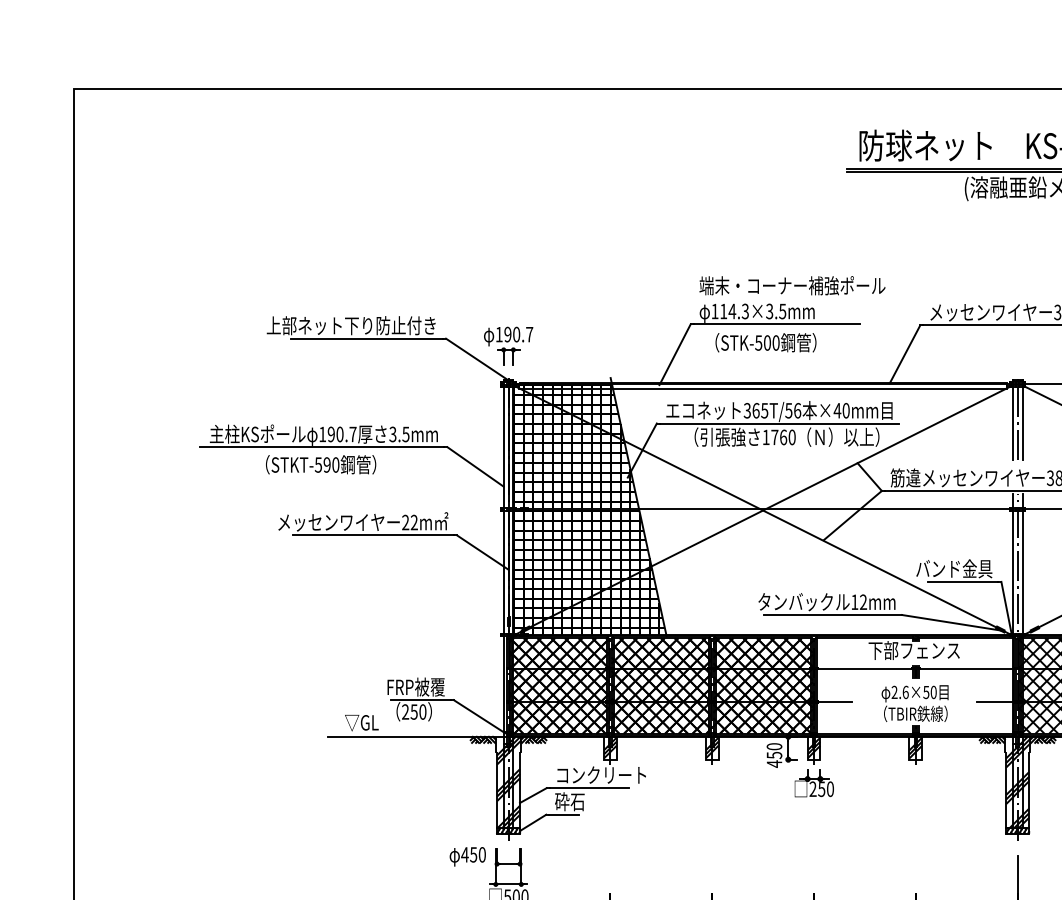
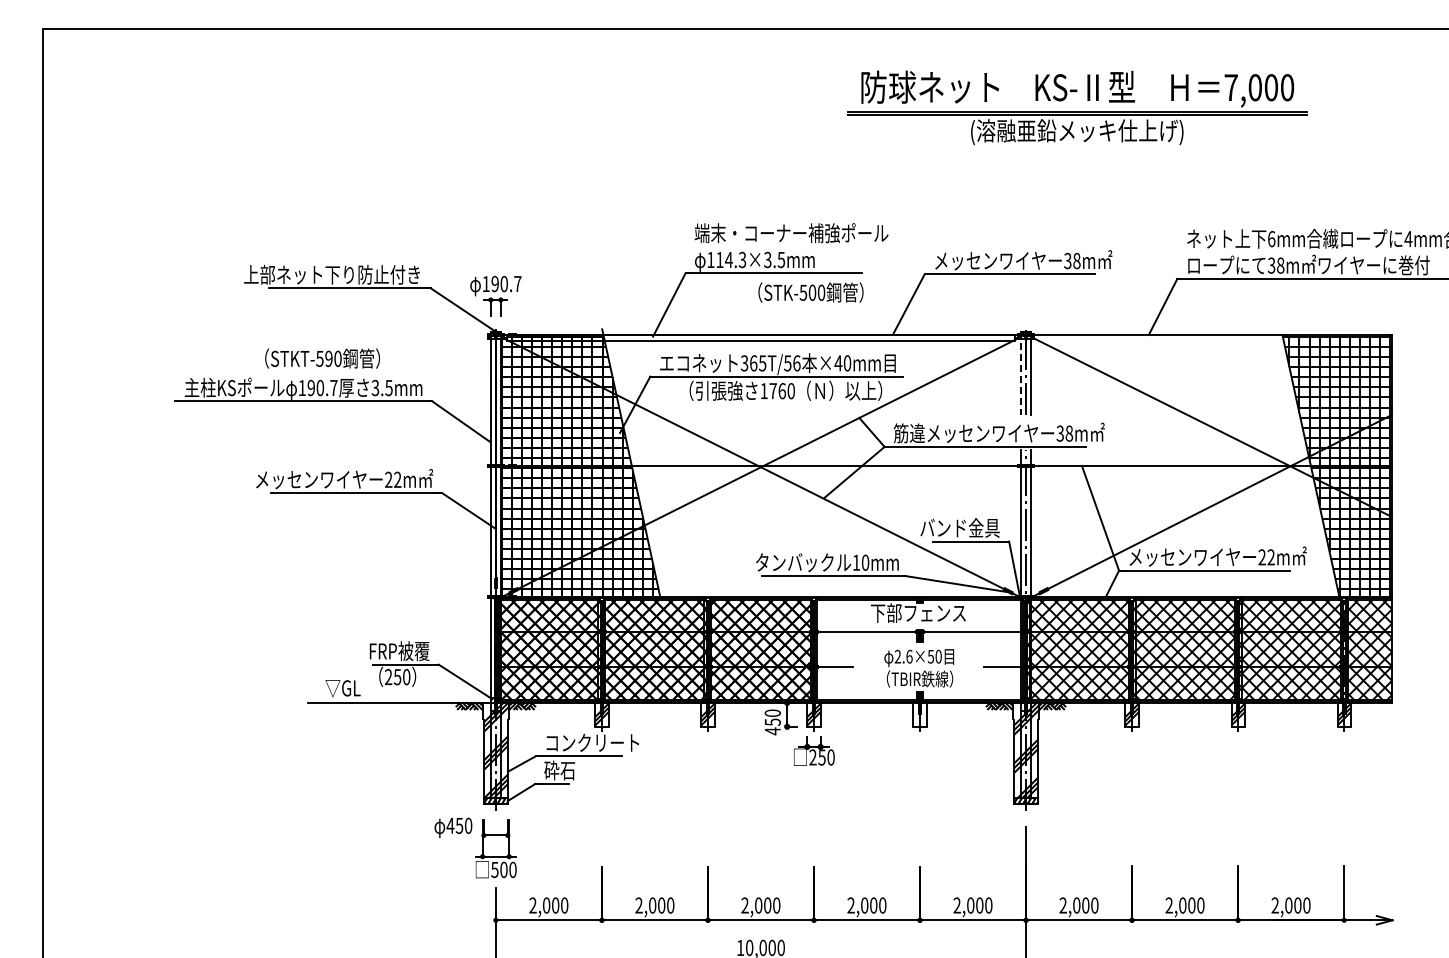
text: (765, 342) -> (810, 292), moved
line: (1013, 420) -> (1021, 373), solid -> dashed
text: (320, 464) -> (322, 358), moved
text: (863, 601) -> (865, 562), 12mm -> 10mm
hatch: (915, 747) -> (919, 714), removed

